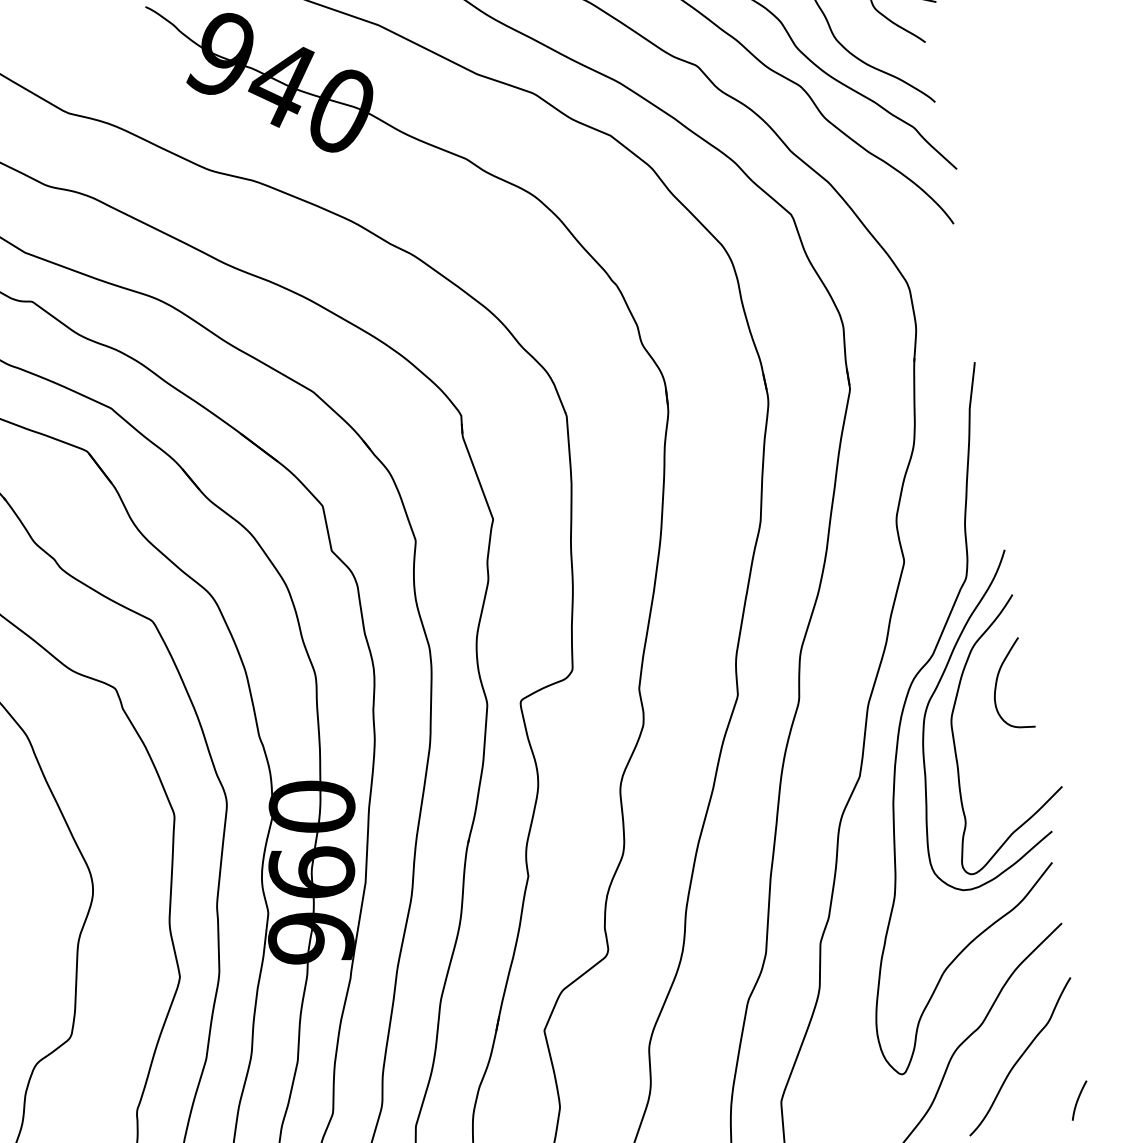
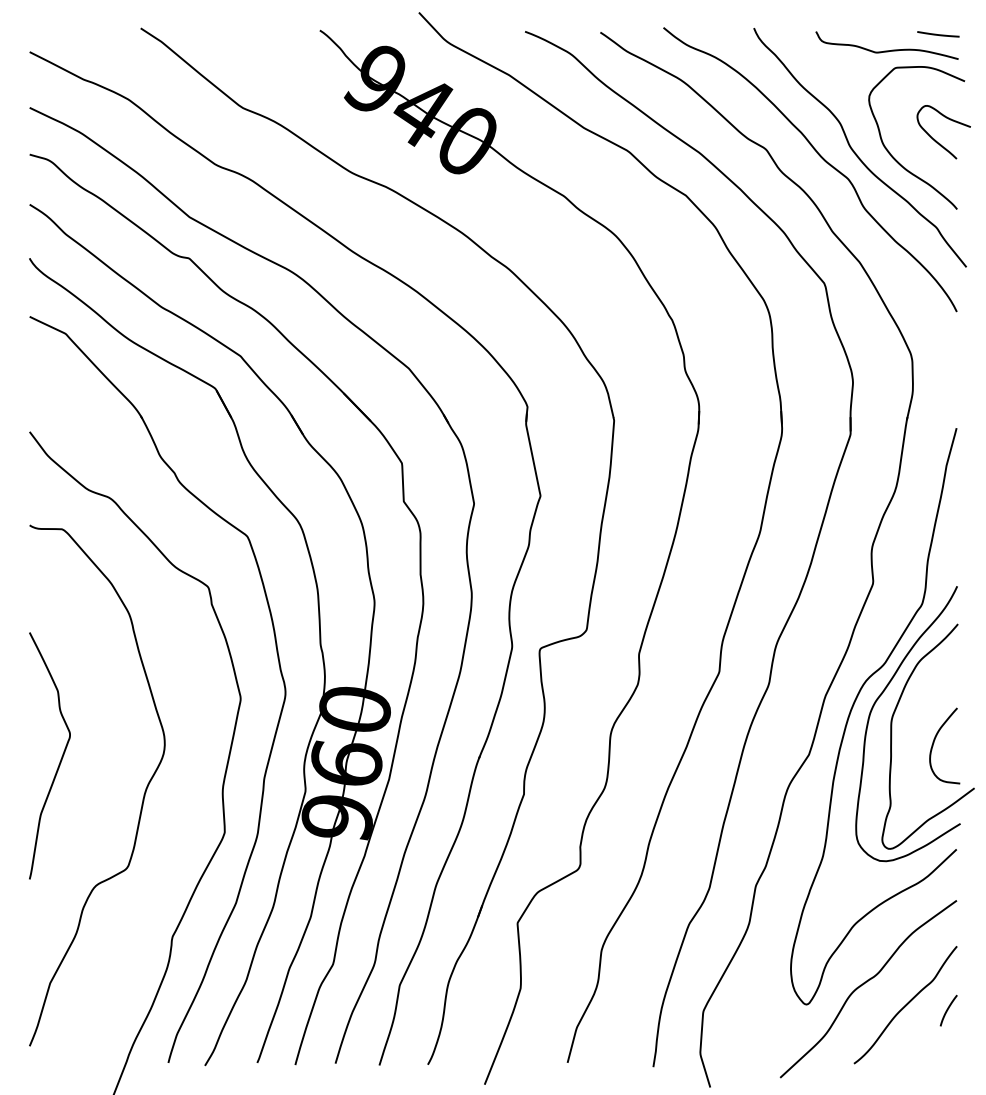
curve: (997, 683) -> (934, 743), moved
curve: (1079, 1100) -> (948, 1010), moved

